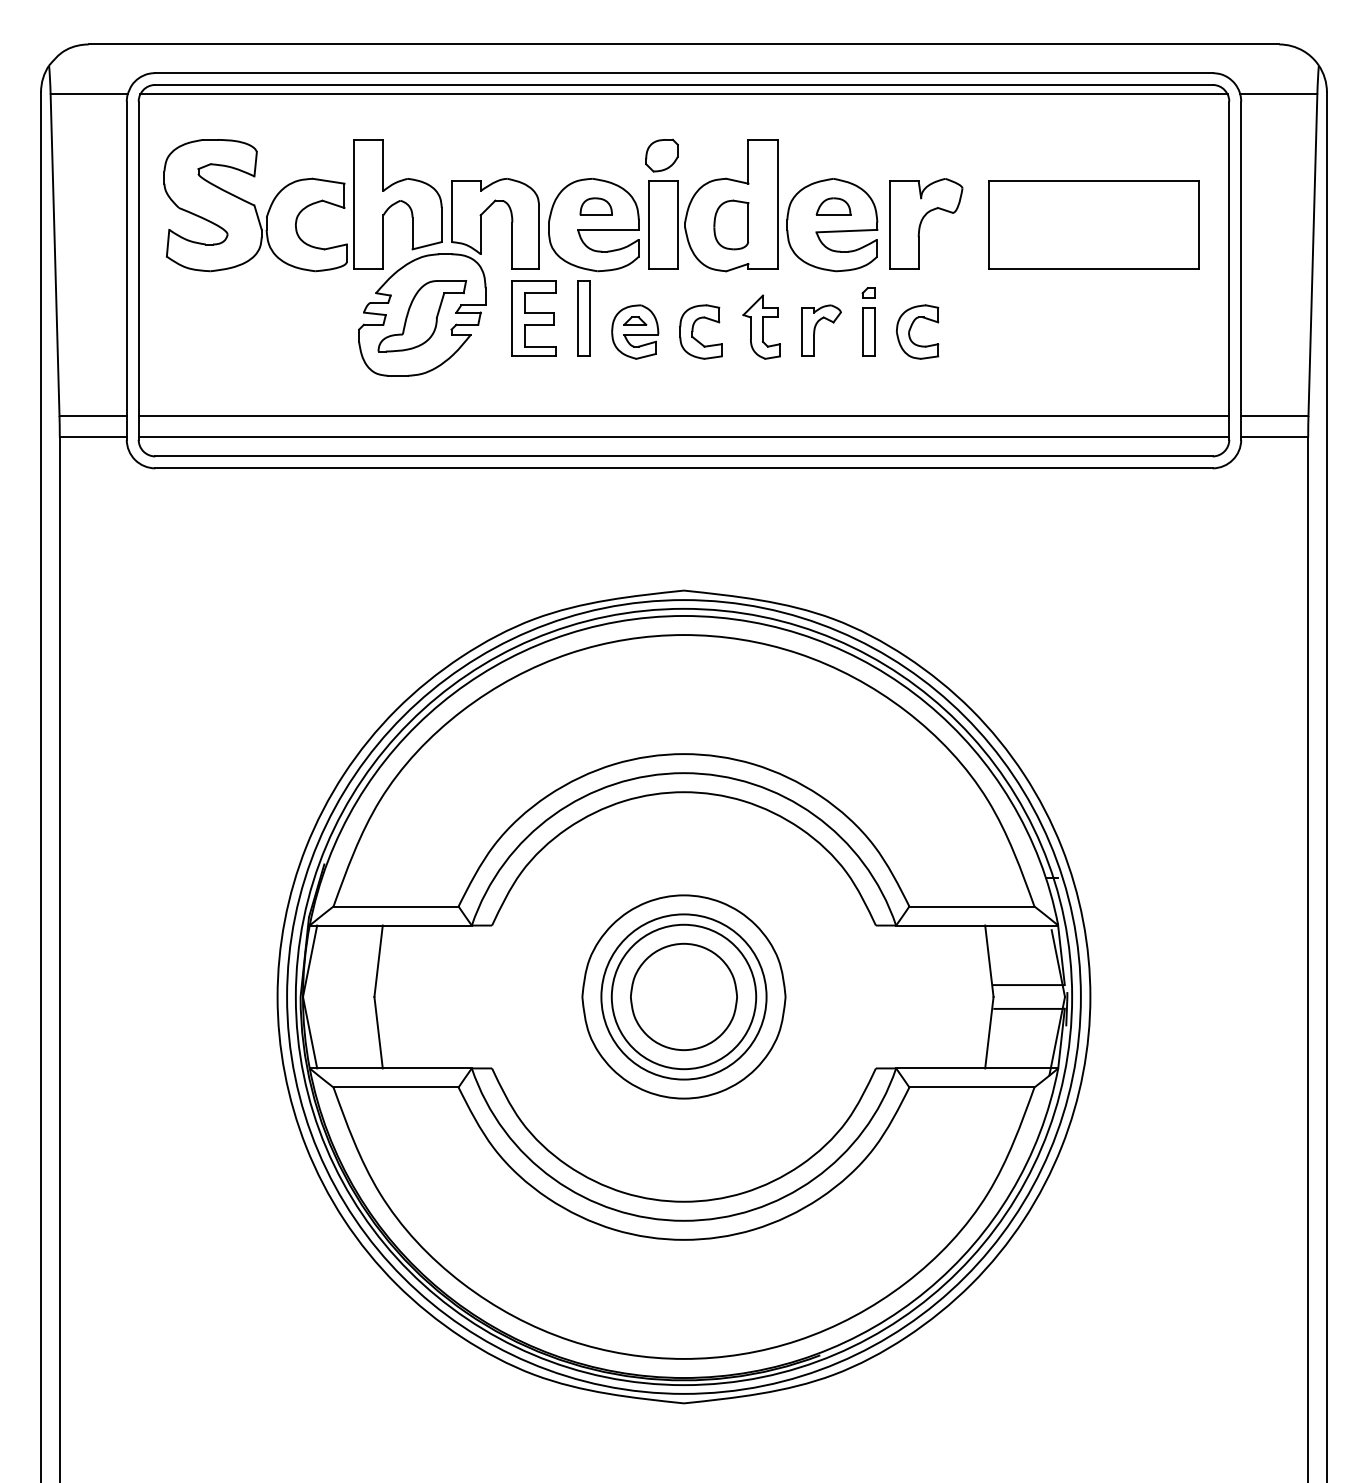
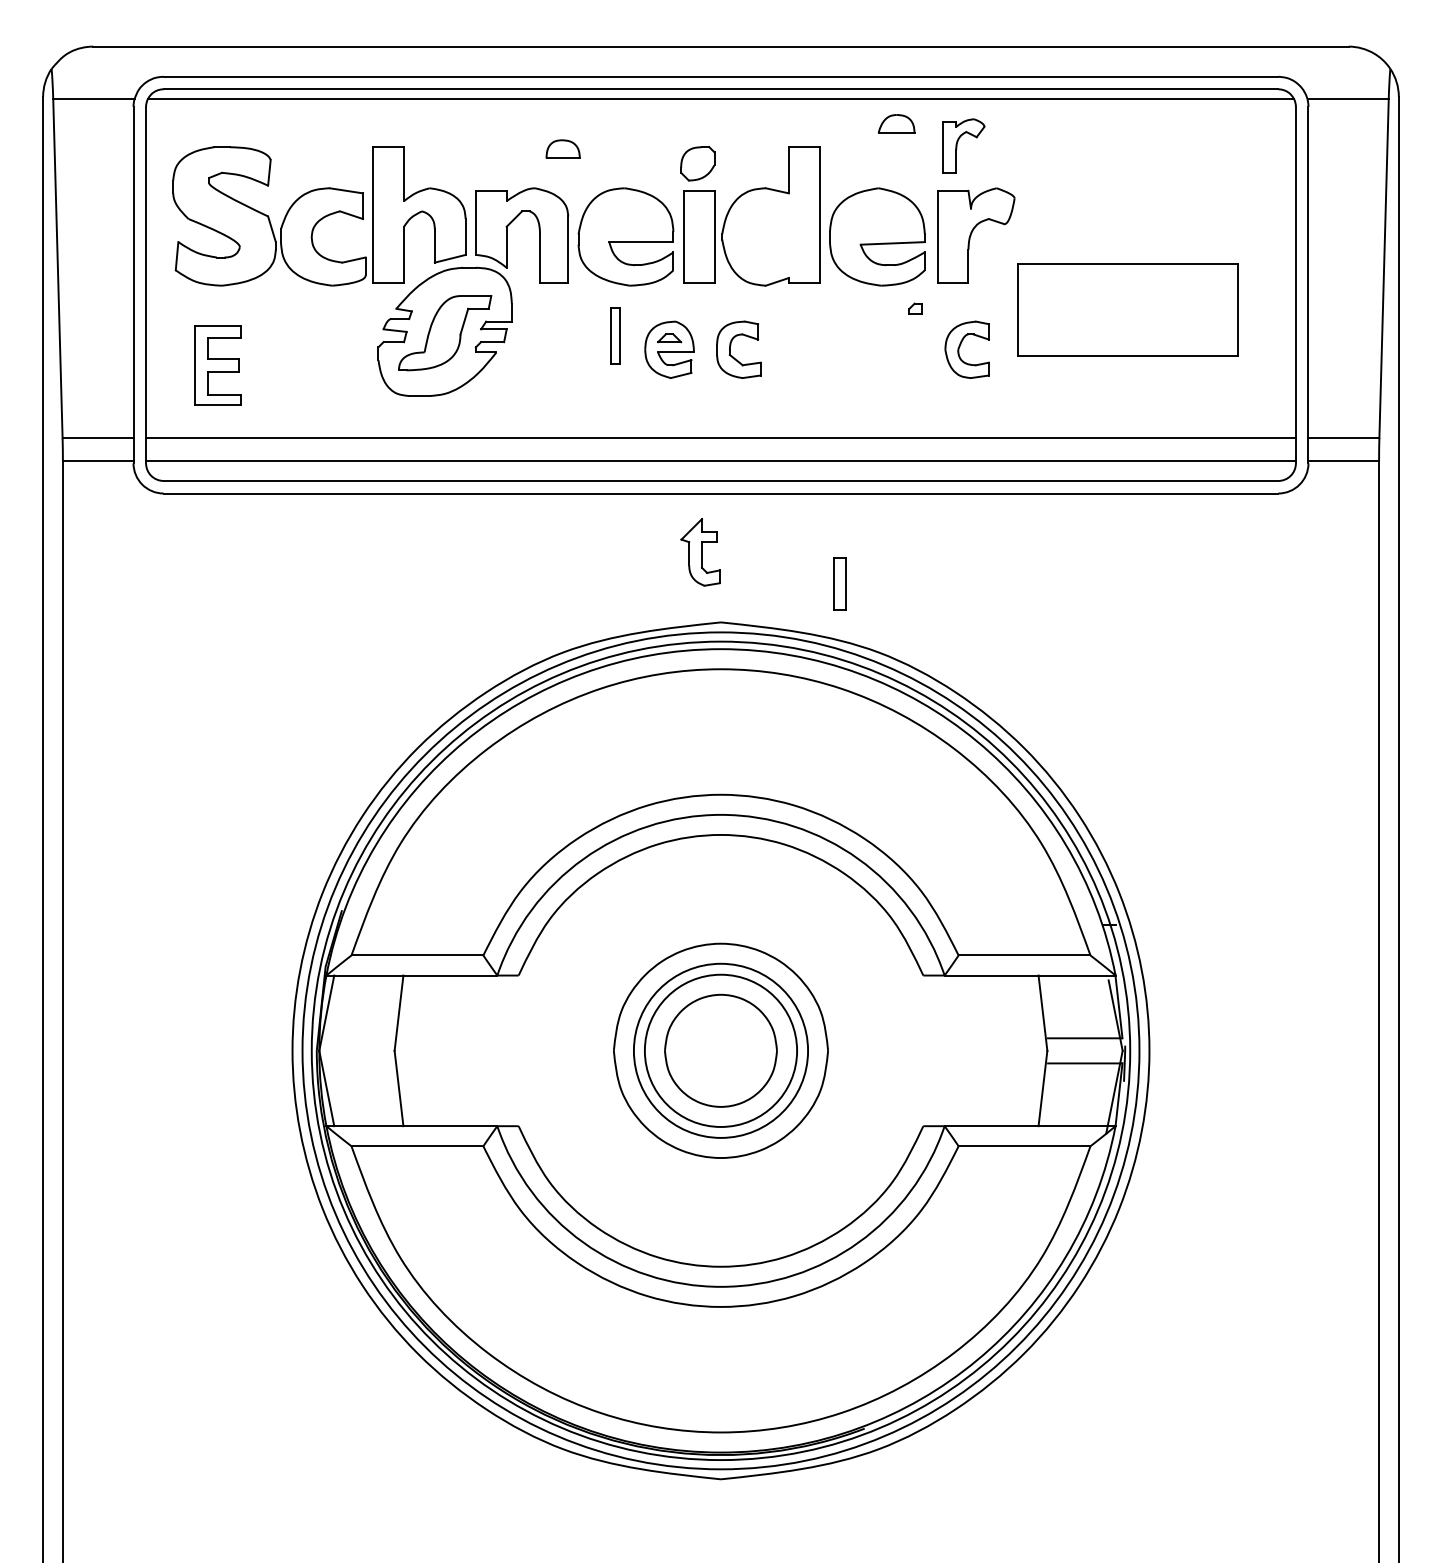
part: (595, 206) -> (562, 148), moved
part: (833, 206) -> (896, 123), moved
part: (731, 224) -> (771, 236), removed
part: (1093, 224) -> (1127, 309), moved
part: (533, 318) -> (217, 365), moved
part: (583, 318) -> (615, 335), size x0.7
part: (761, 326) -> (700, 551), moved
part: (821, 330) -> (964, 145), moved
part: (868, 331) -> (839, 583), moved

